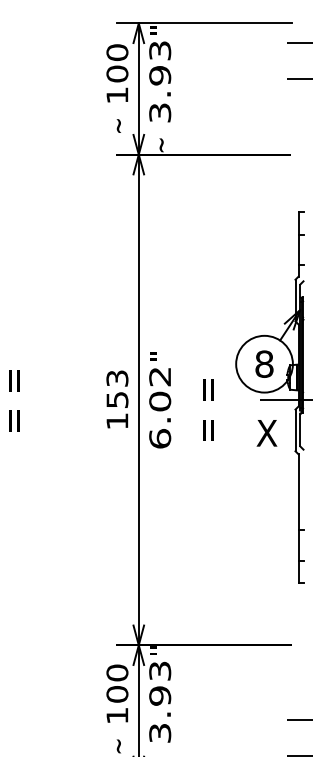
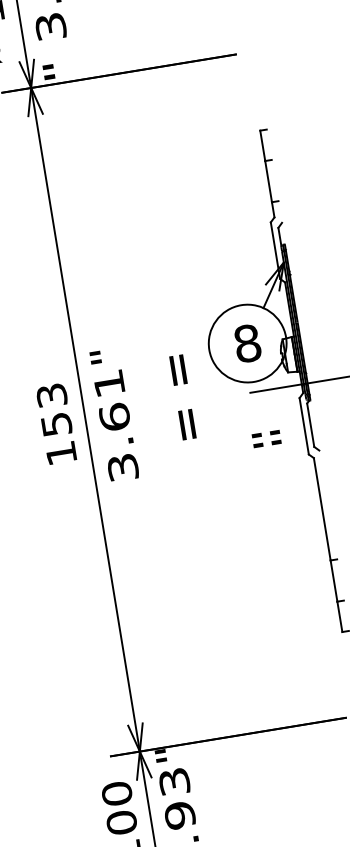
text: (156, 145) -> (53, 71), ~ -> "
text: (160, 407) -> (116, 425), 6.02 -> 3.61
text: (208, 409) -> (182, 396), moved
text: (266, 433) -> (265, 436), X -> = =

